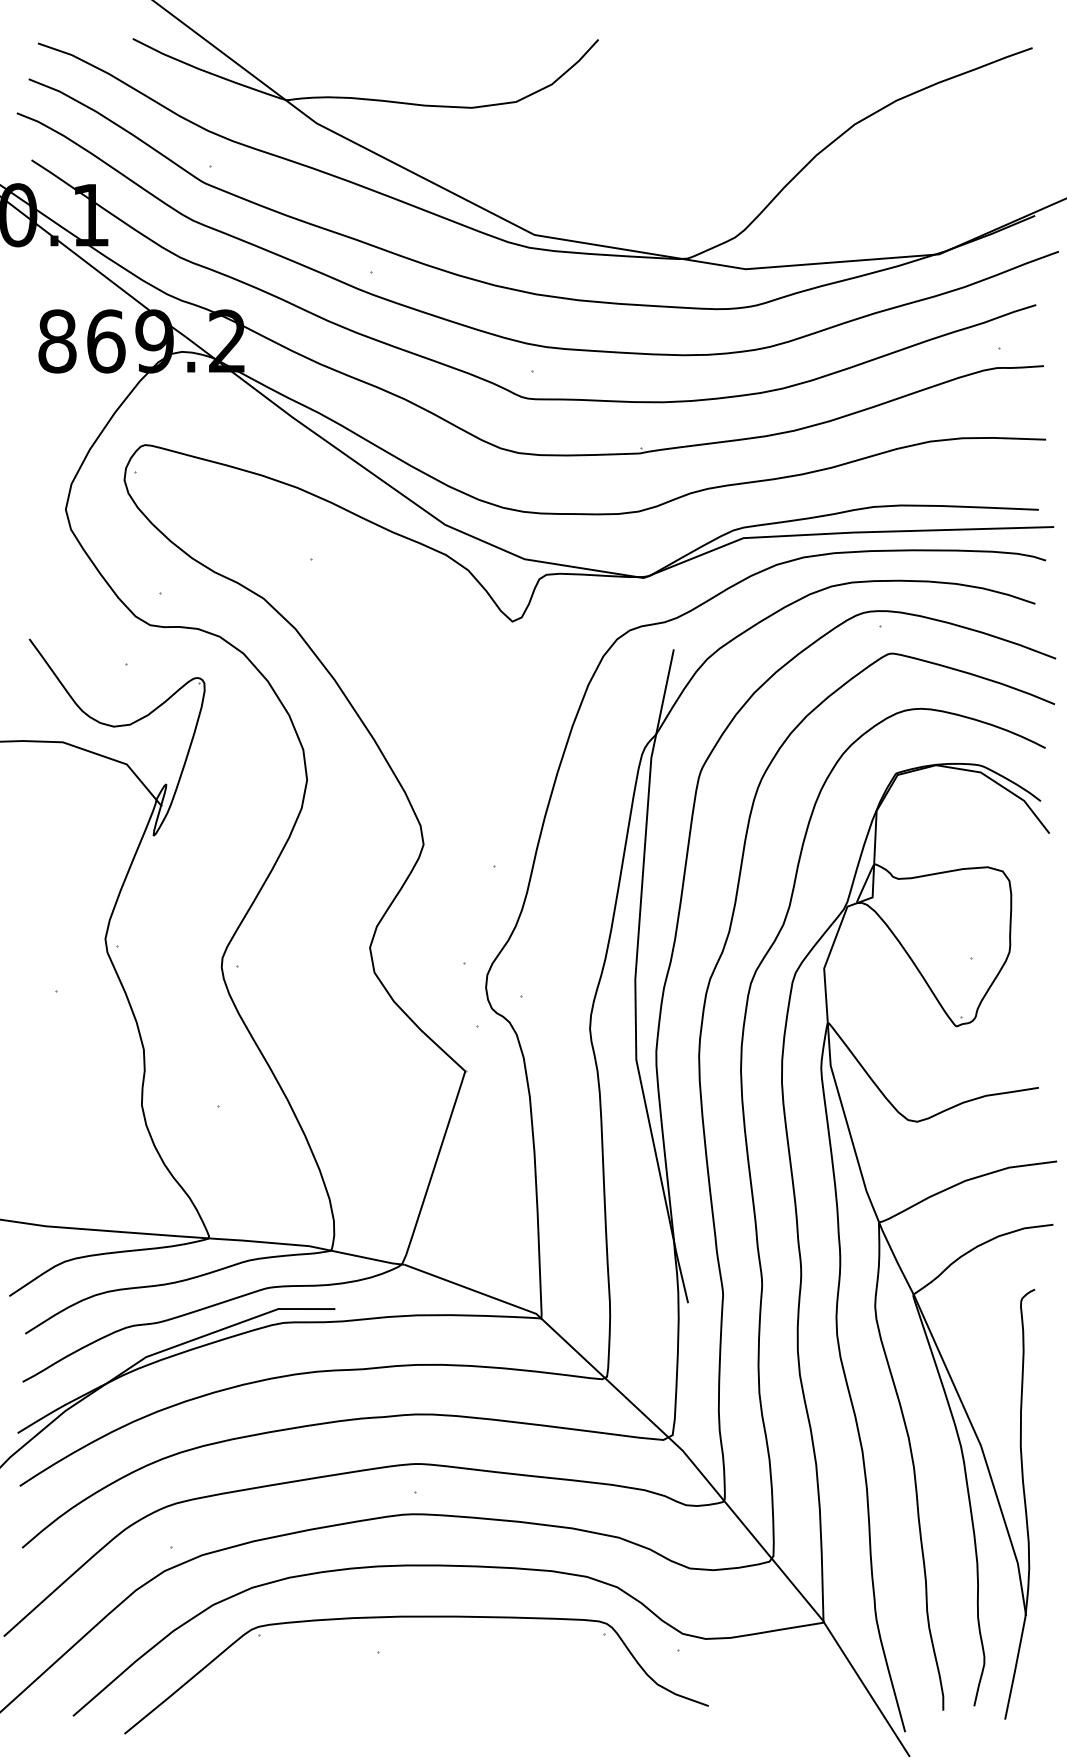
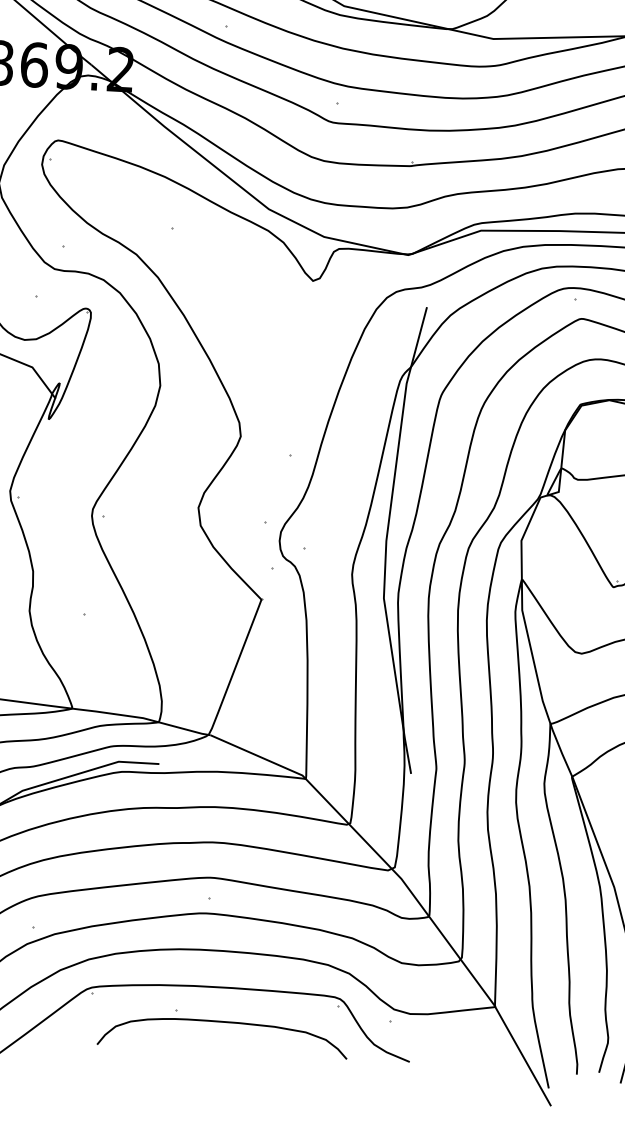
curve: (445, 1665) -> (223, 1022), added

